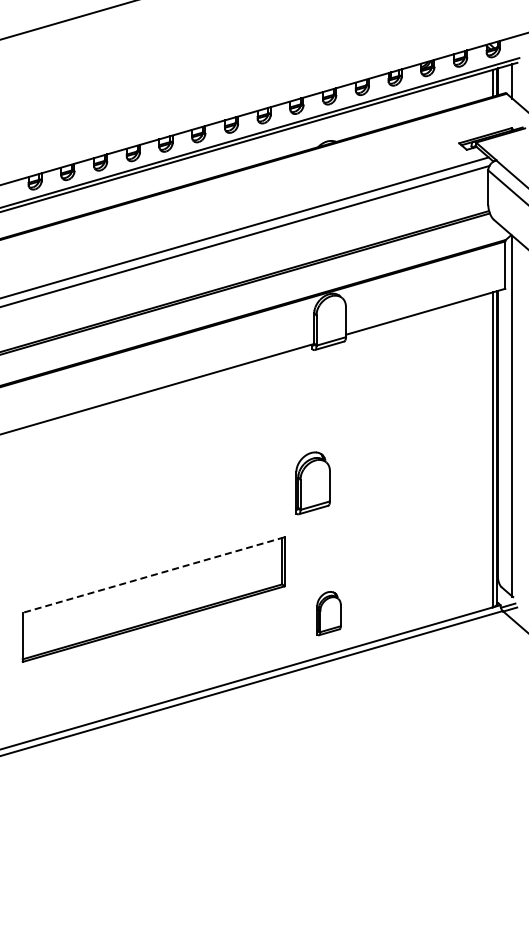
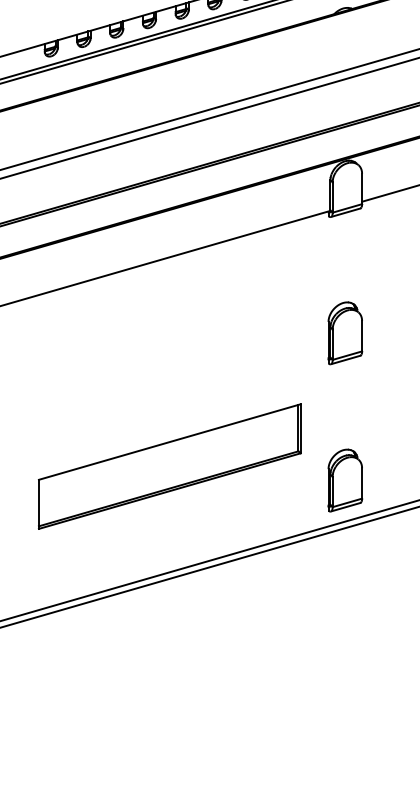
part: (312, 483) -> (344, 333), moved
line: (153, 575) -> (169, 442), dashed -> solid
part: (328, 613) -> (344, 480), size x1.43

